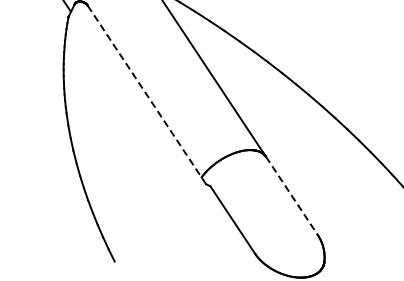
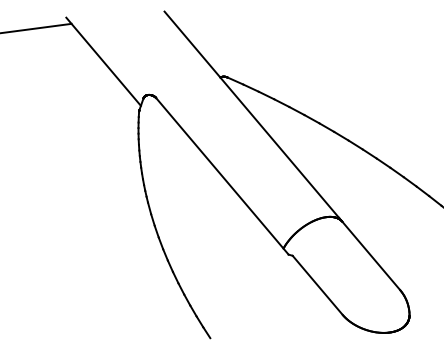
line: (147, 95) -> (222, 176), dashed -> solid
line: (292, 195) -> (371, 255), dashed -> solid

